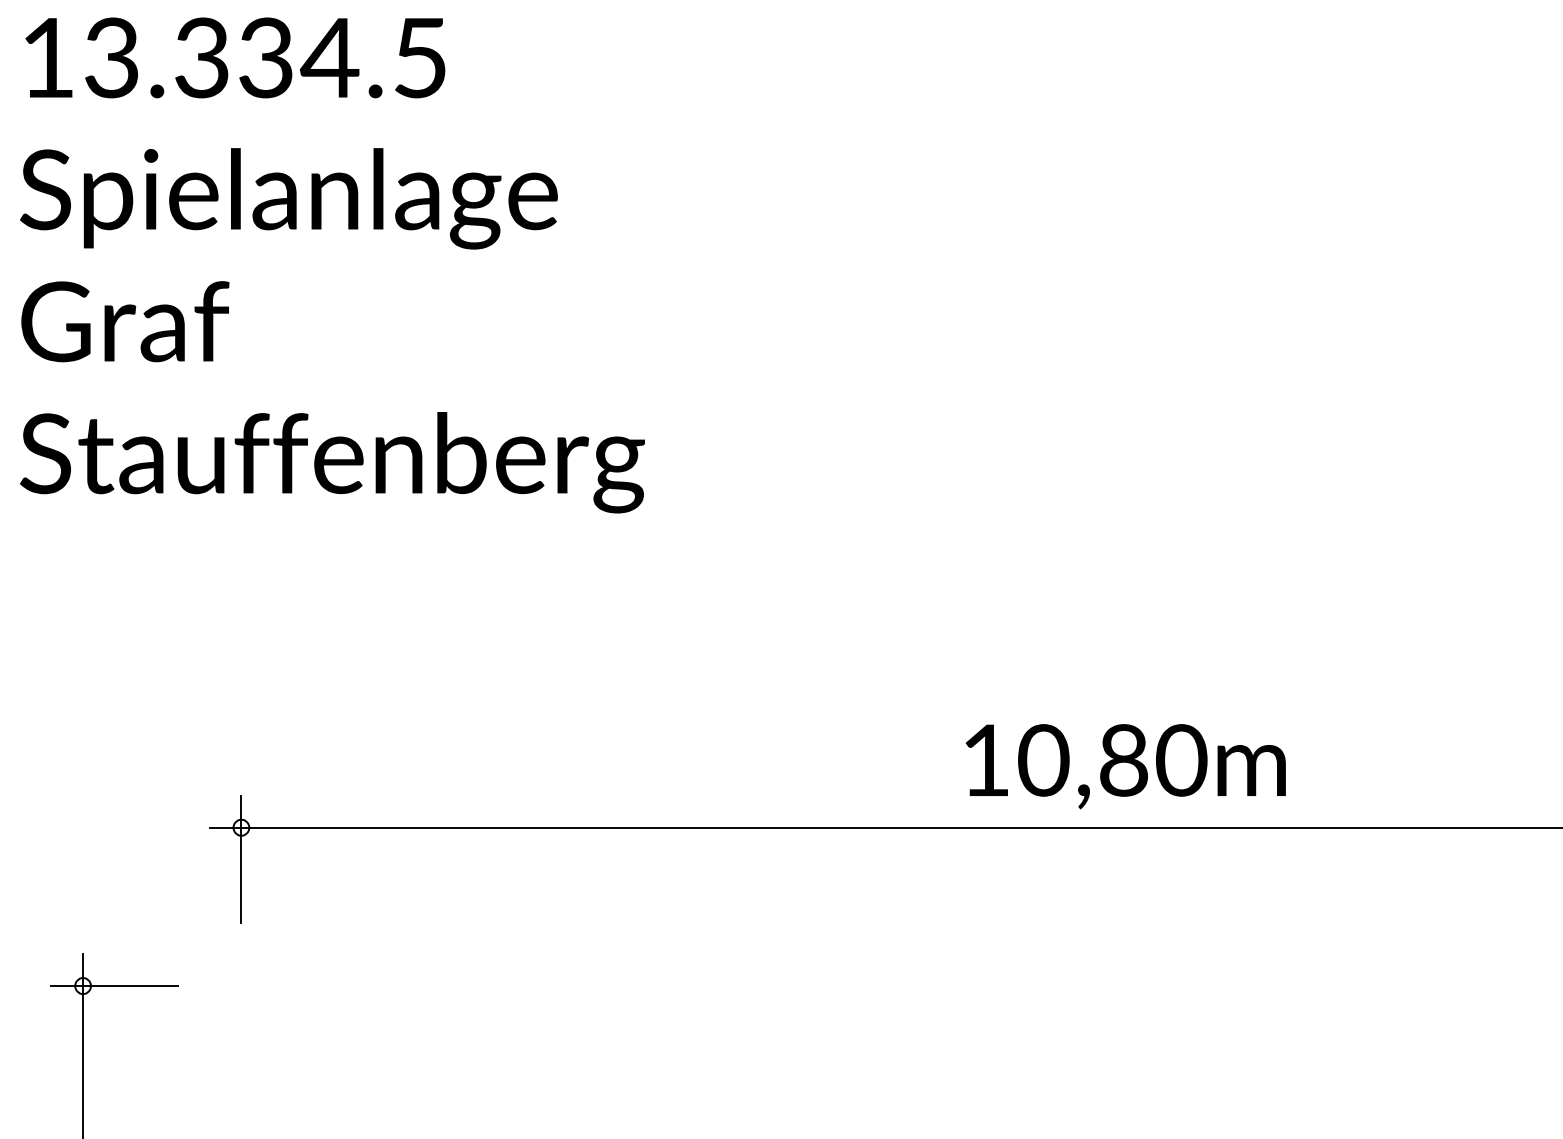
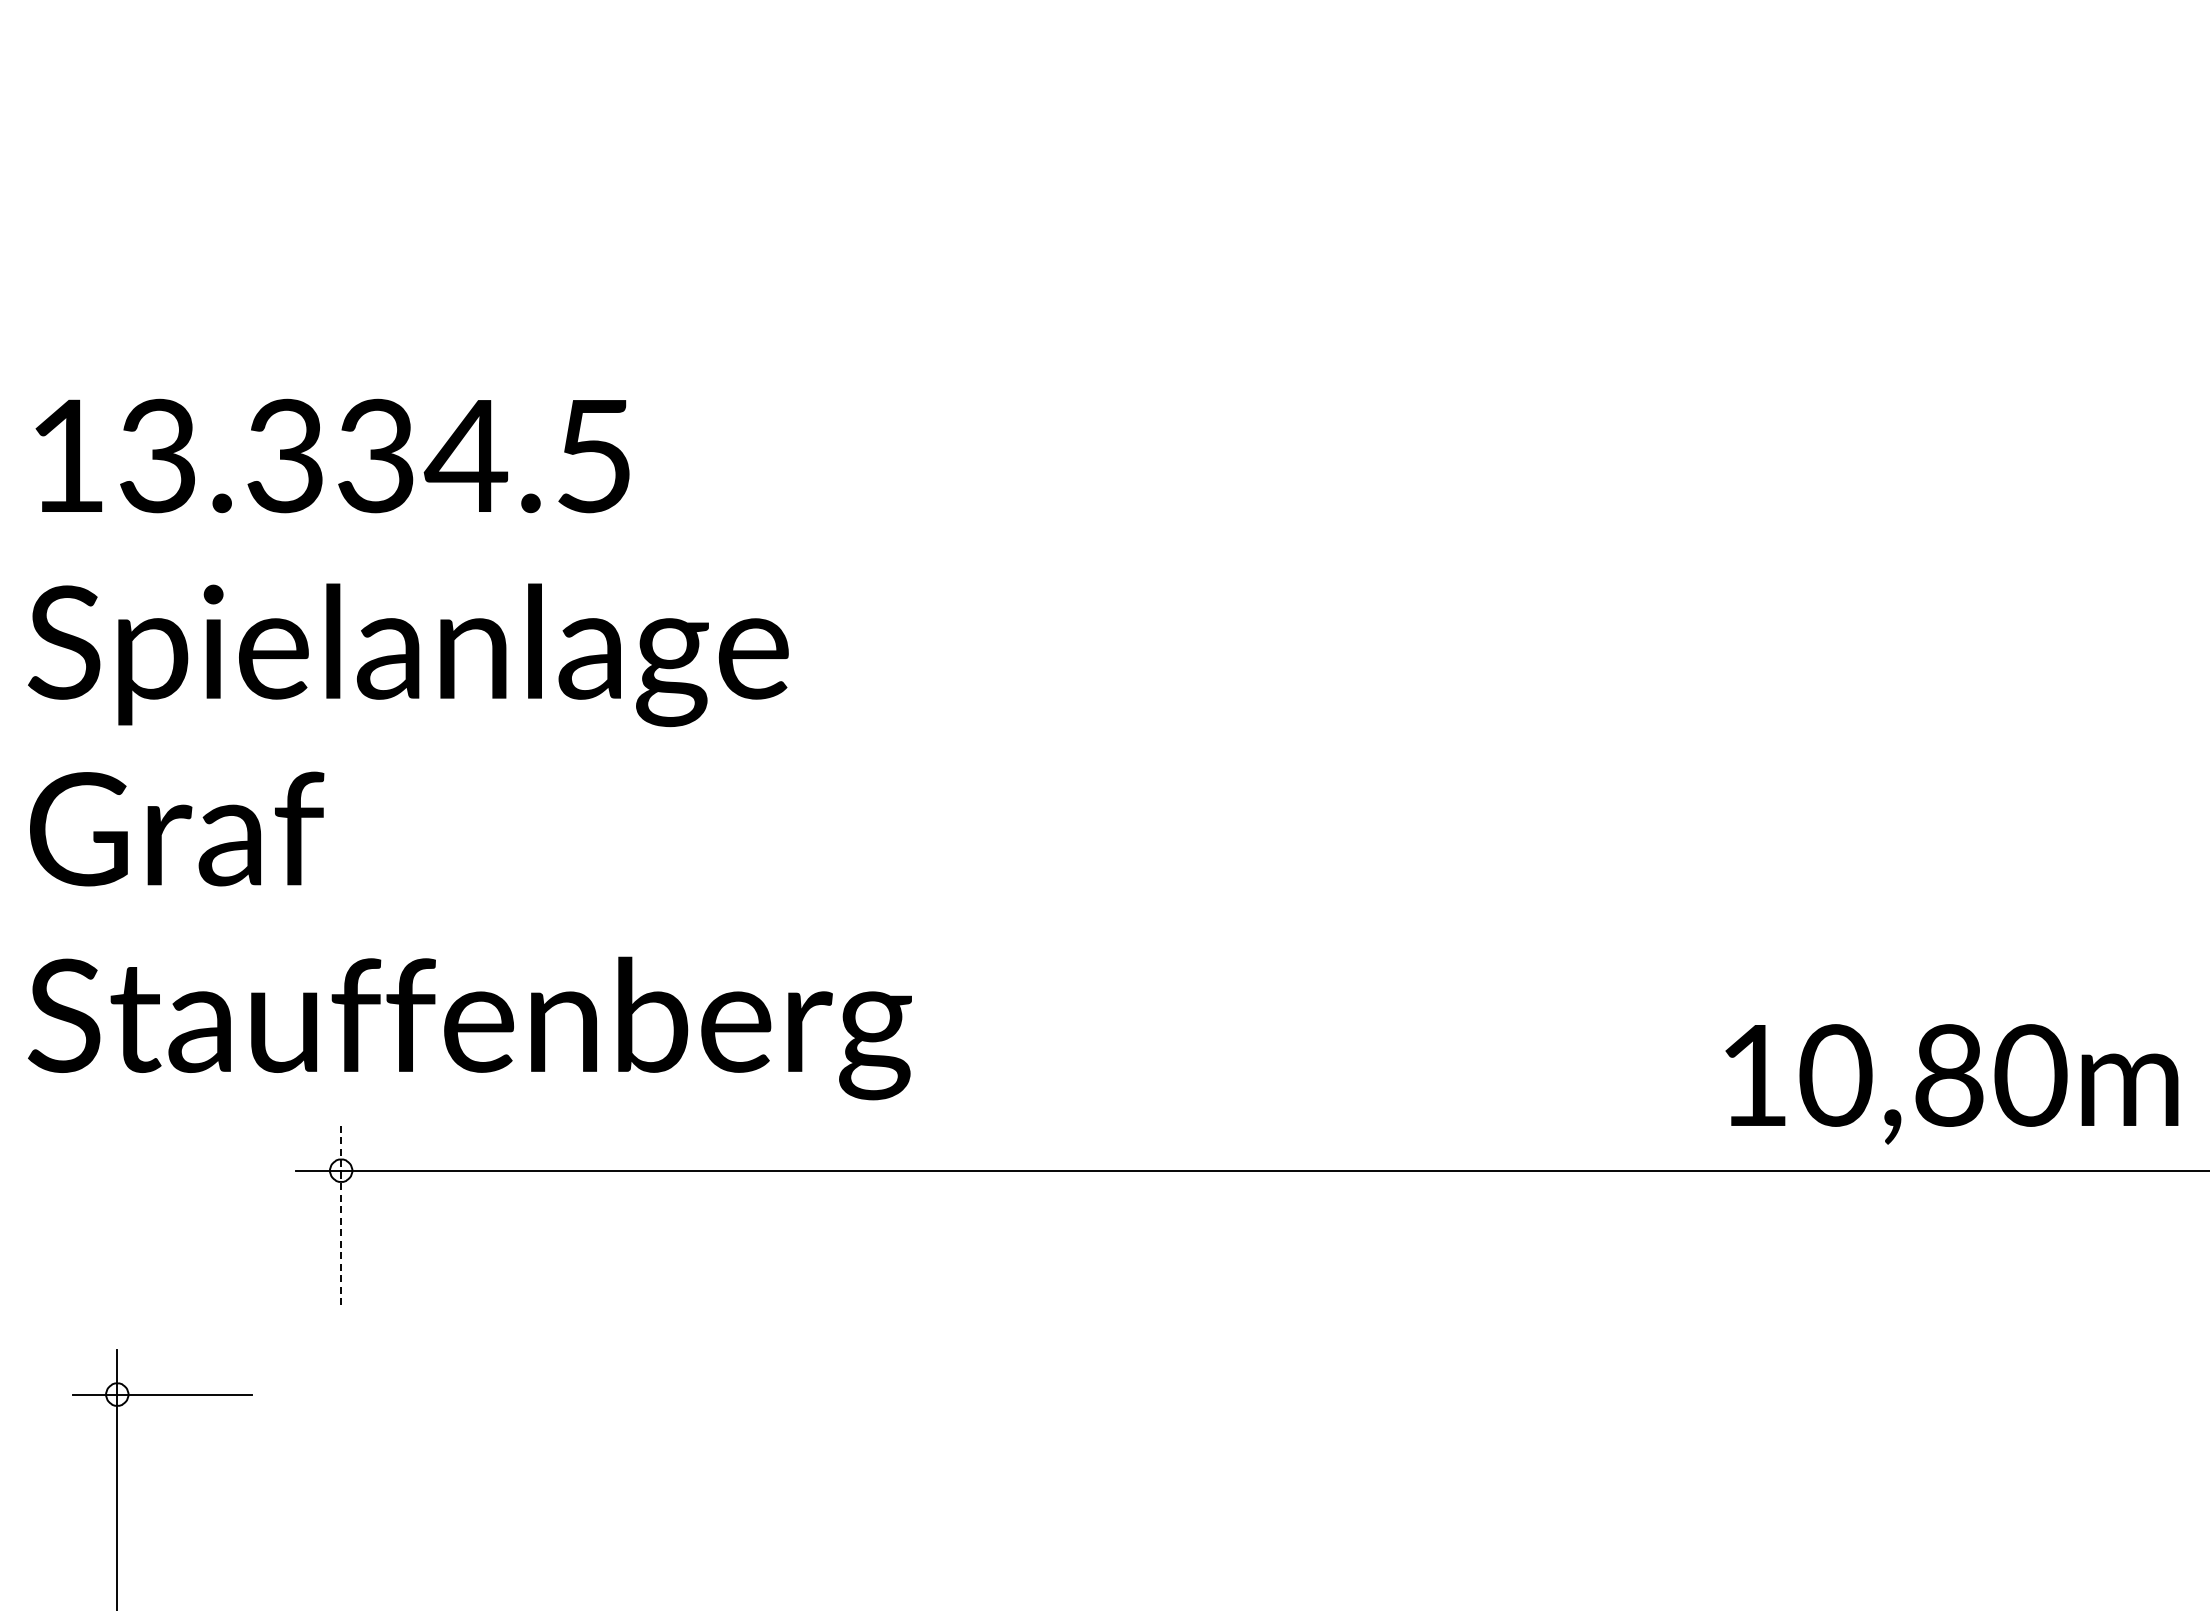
text: (332, 265) -> (469, 749), moved
text: (1125, 766) -> (1951, 1084), moved
line: (241, 859) -> (341, 1215), solid -> dashed

